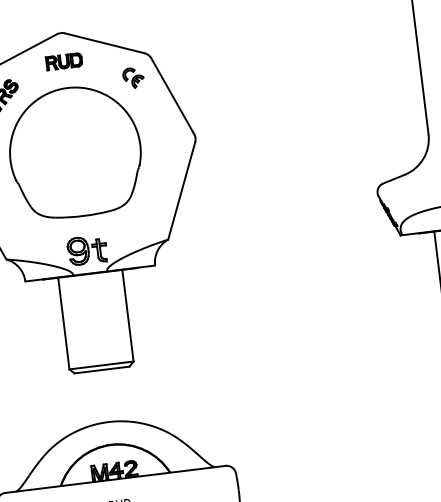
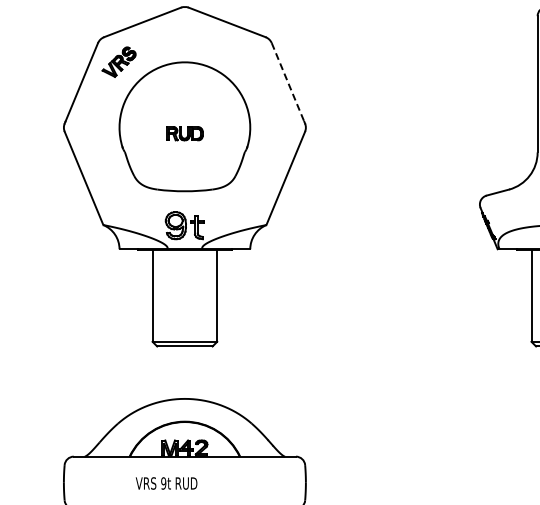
part: (63, 61) -> (184, 133), moved
part: (133, 78) -> (251, 60), removed
line: (172, 95) -> (288, 82), solid -> dashed

